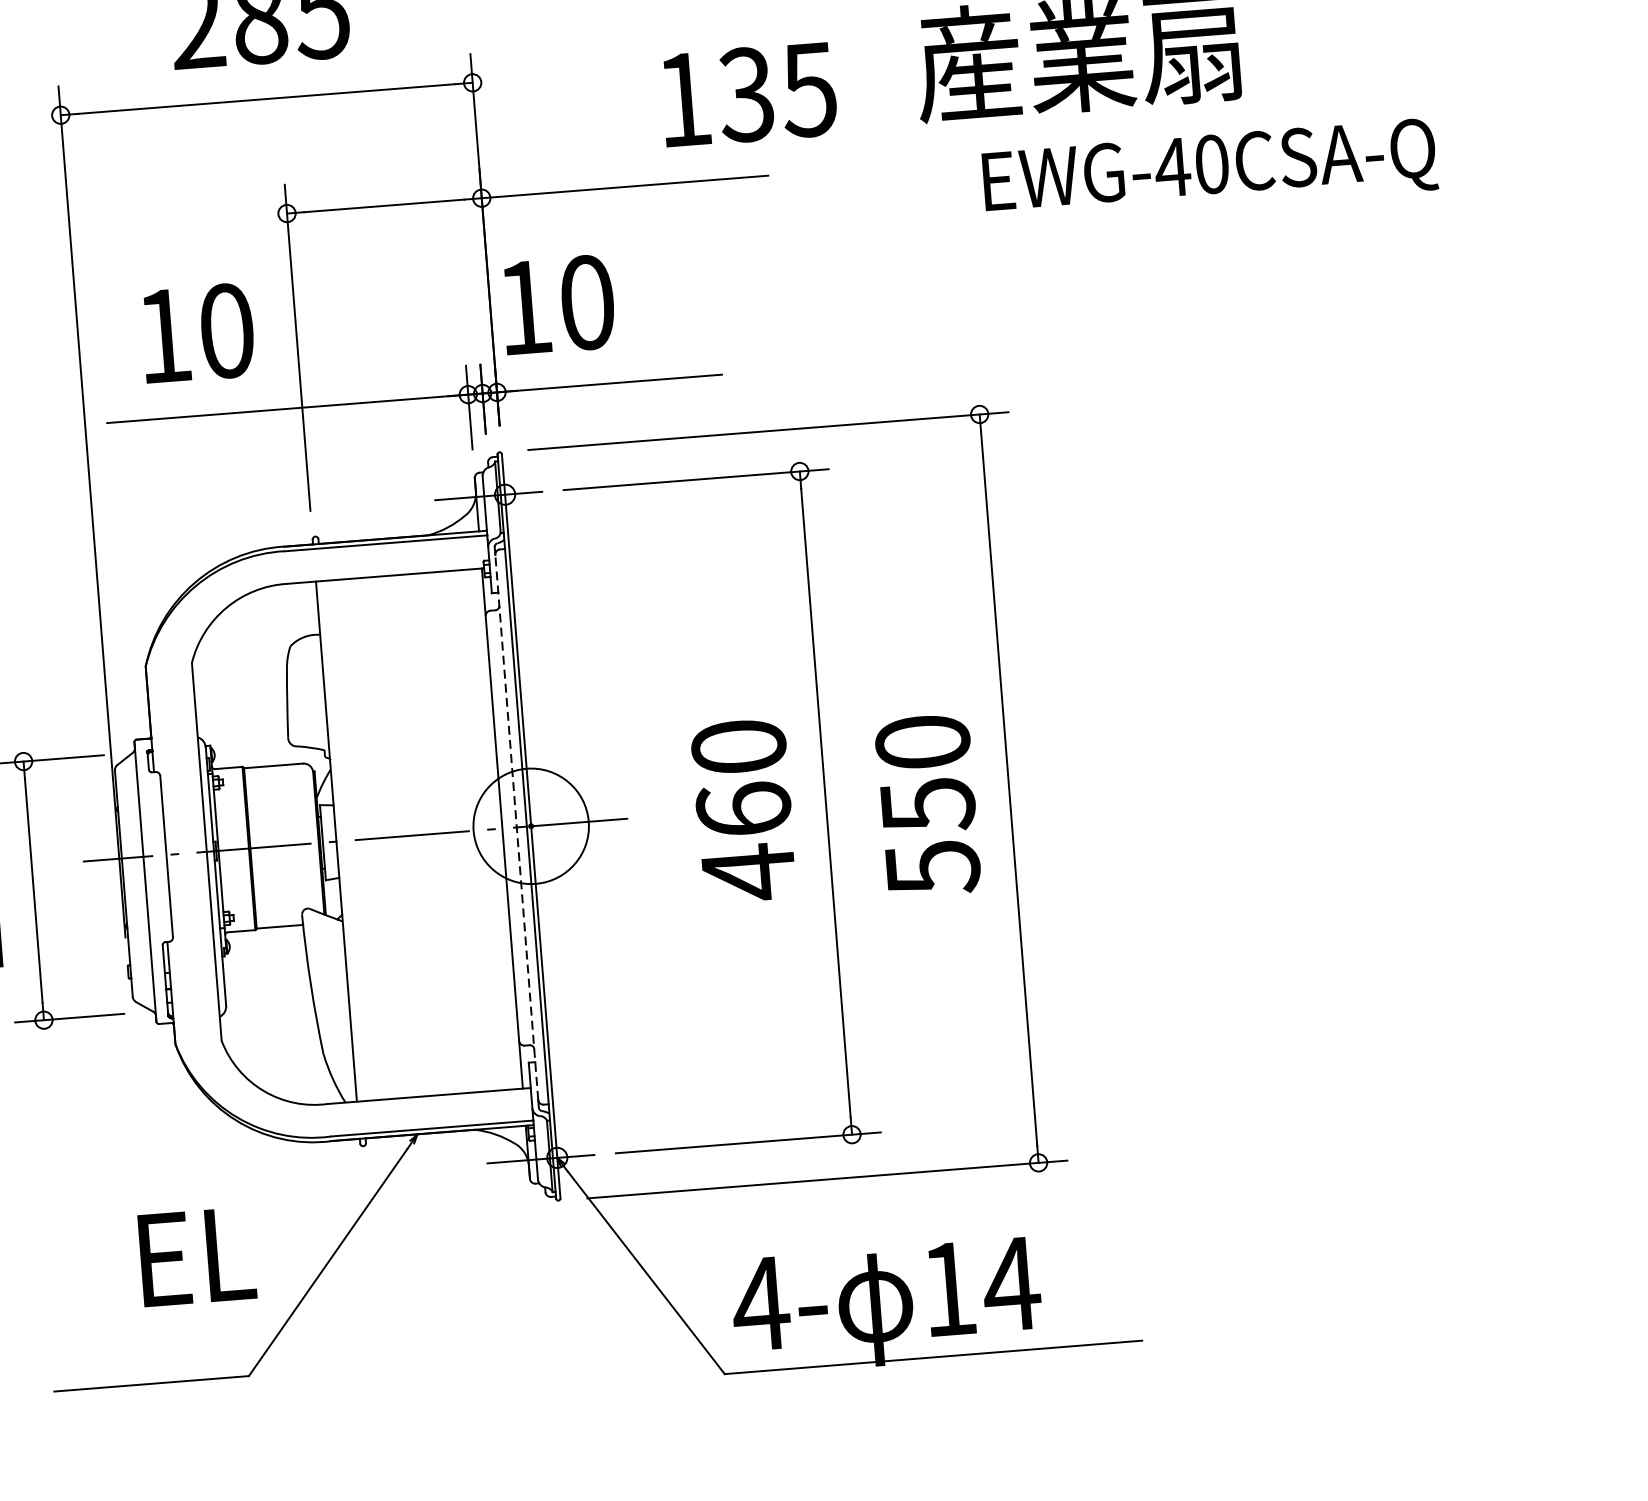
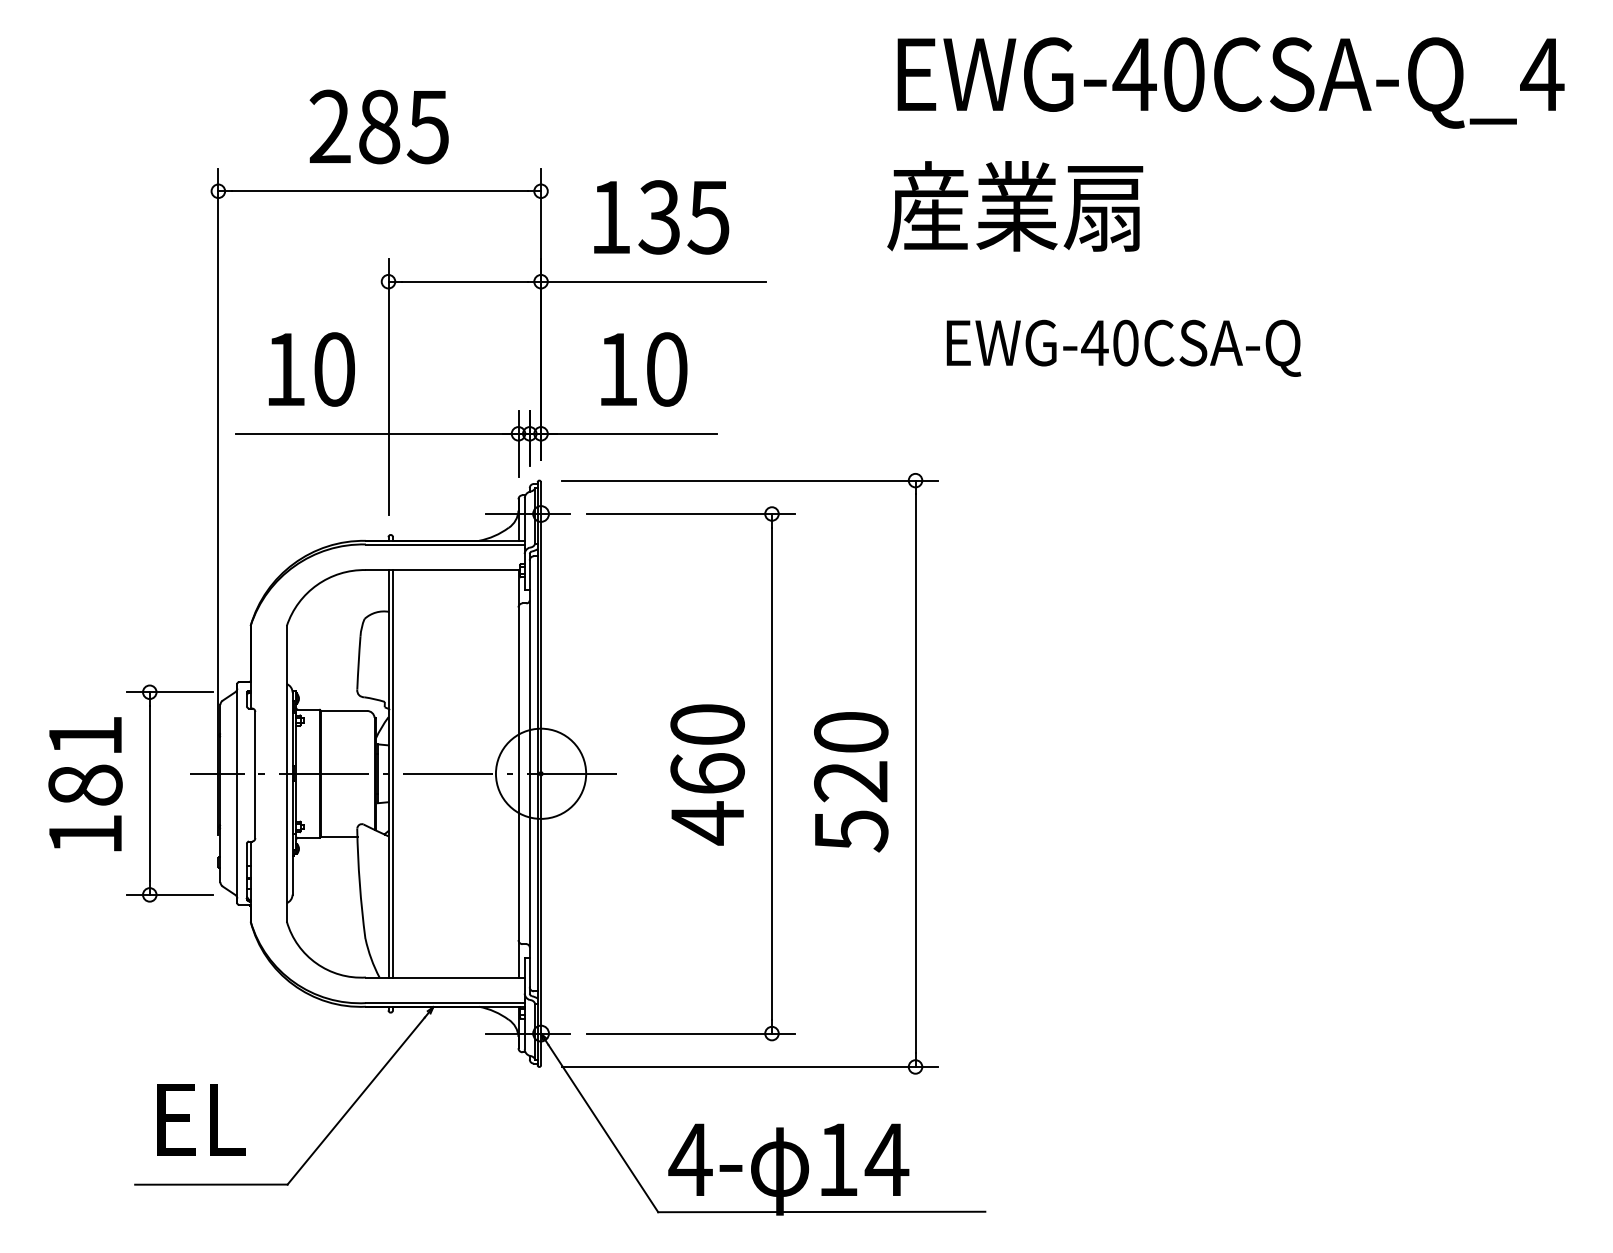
text: (749, 94) -> (661, 217), moved
text: (1209, 170) -> (1123, 347), moved
text: (558, 304) -> (644, 369), moved
text: (928, 806) -> (851, 782), 550 -> 520
line: (516, 827) -> (529, 773), dashed -> solid
line: (342, 840) -> (393, 773), added
text: (197, 1256) -> (201, 1119), moved

